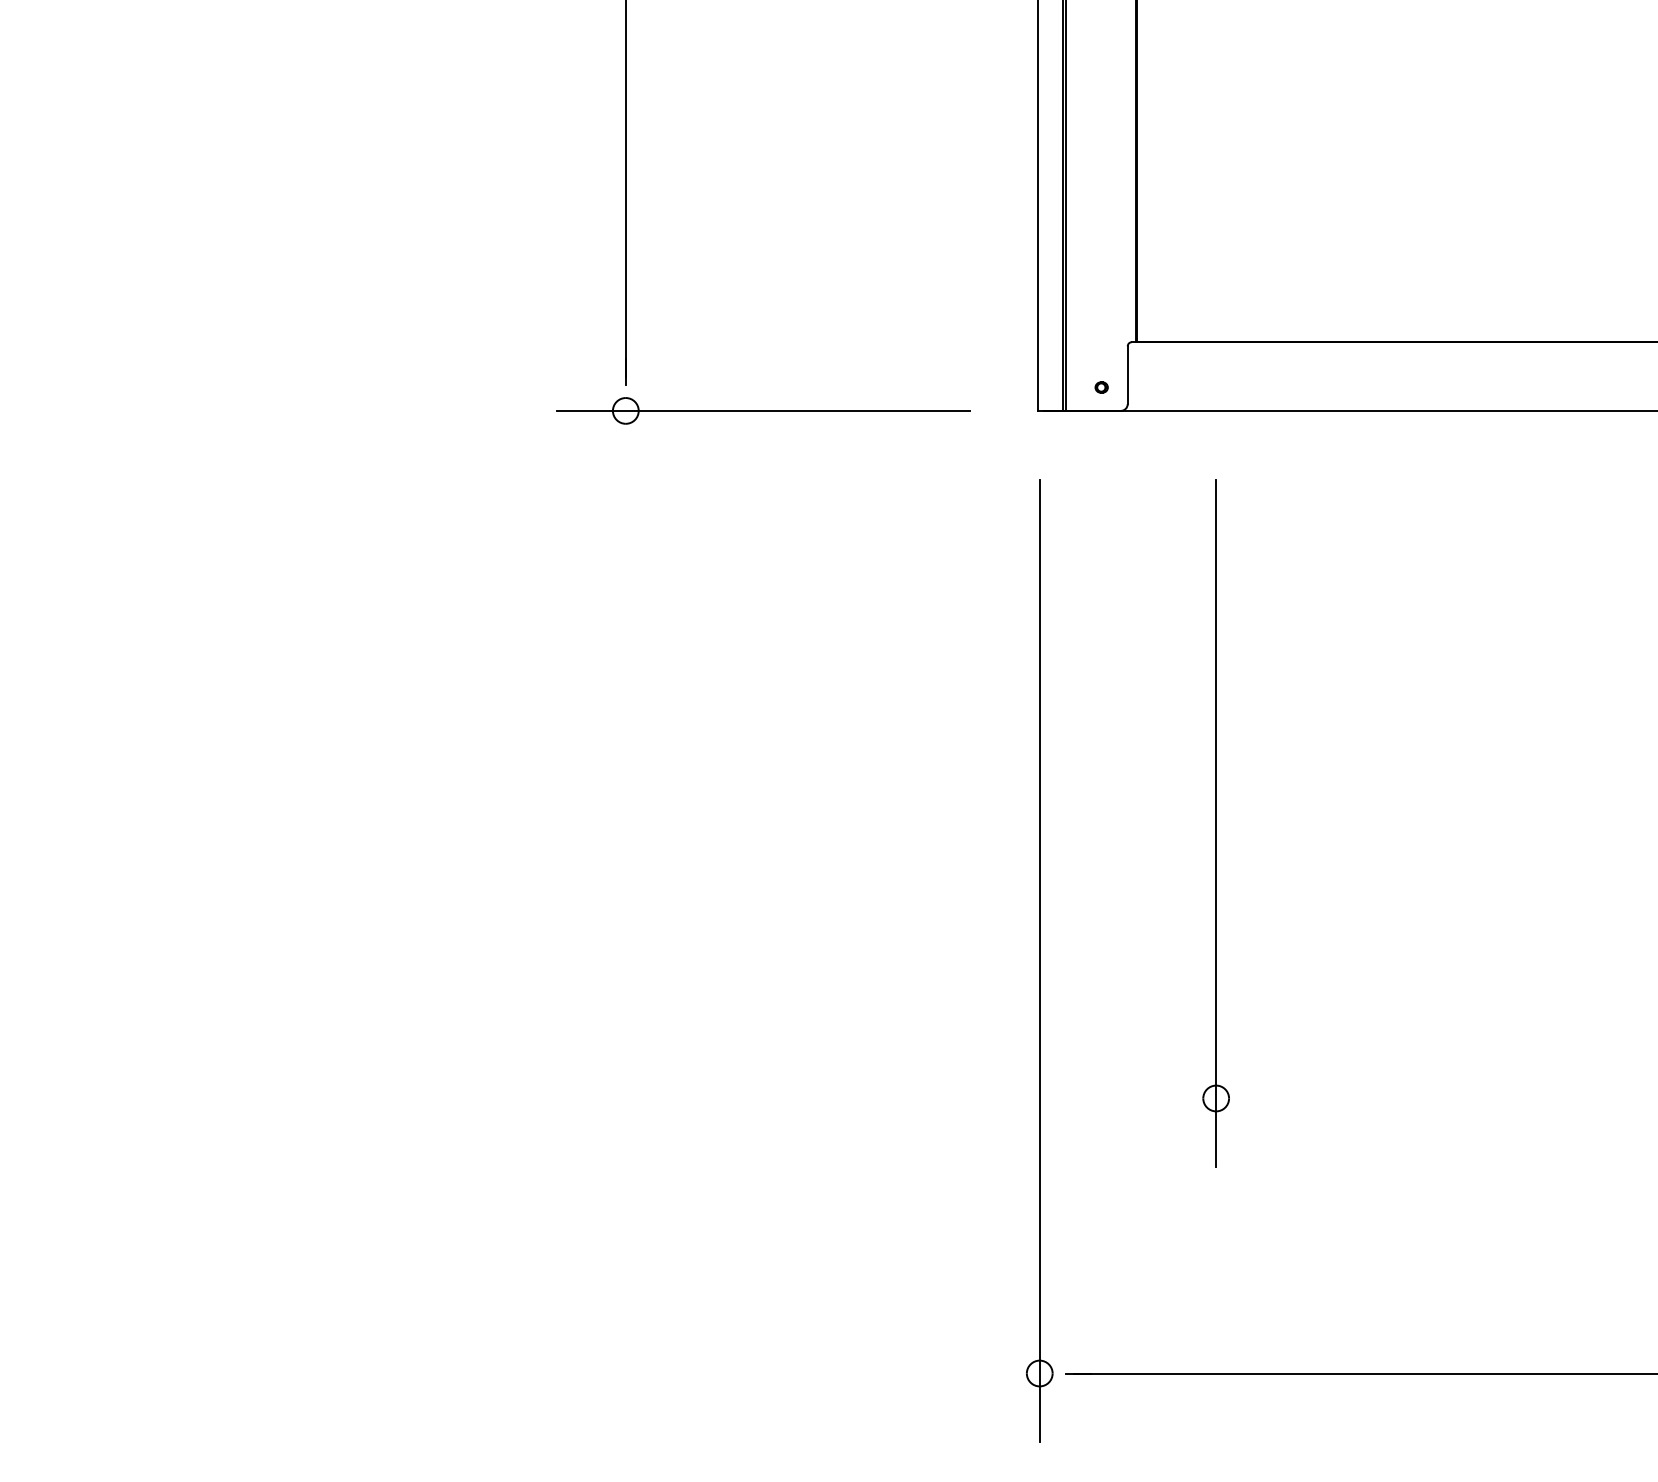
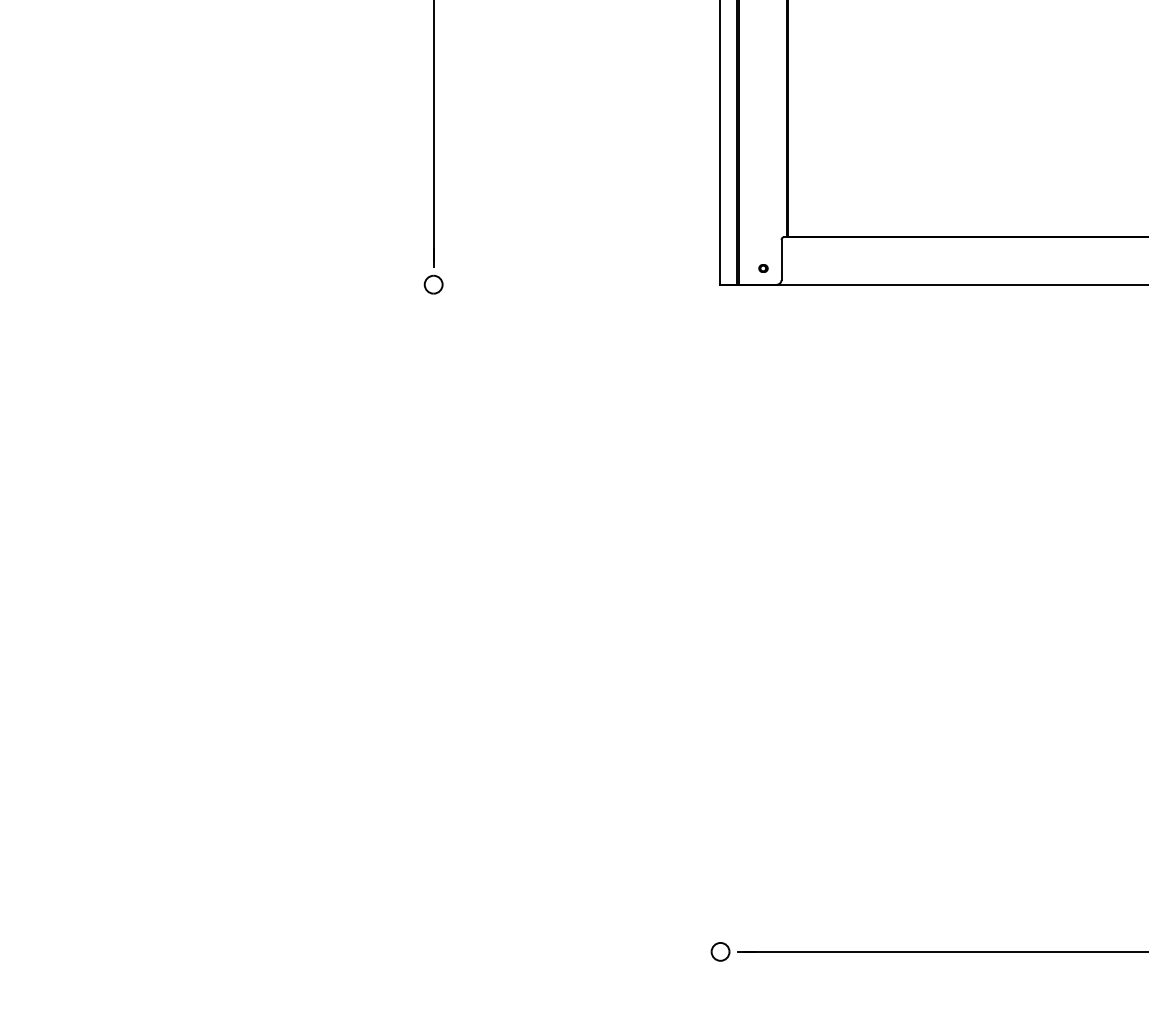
line: (762, 410) -> (528, 284), removed
part: (1215, 823) -> (842, 570), removed
line: (1039, 960) -> (720, 665), removed

